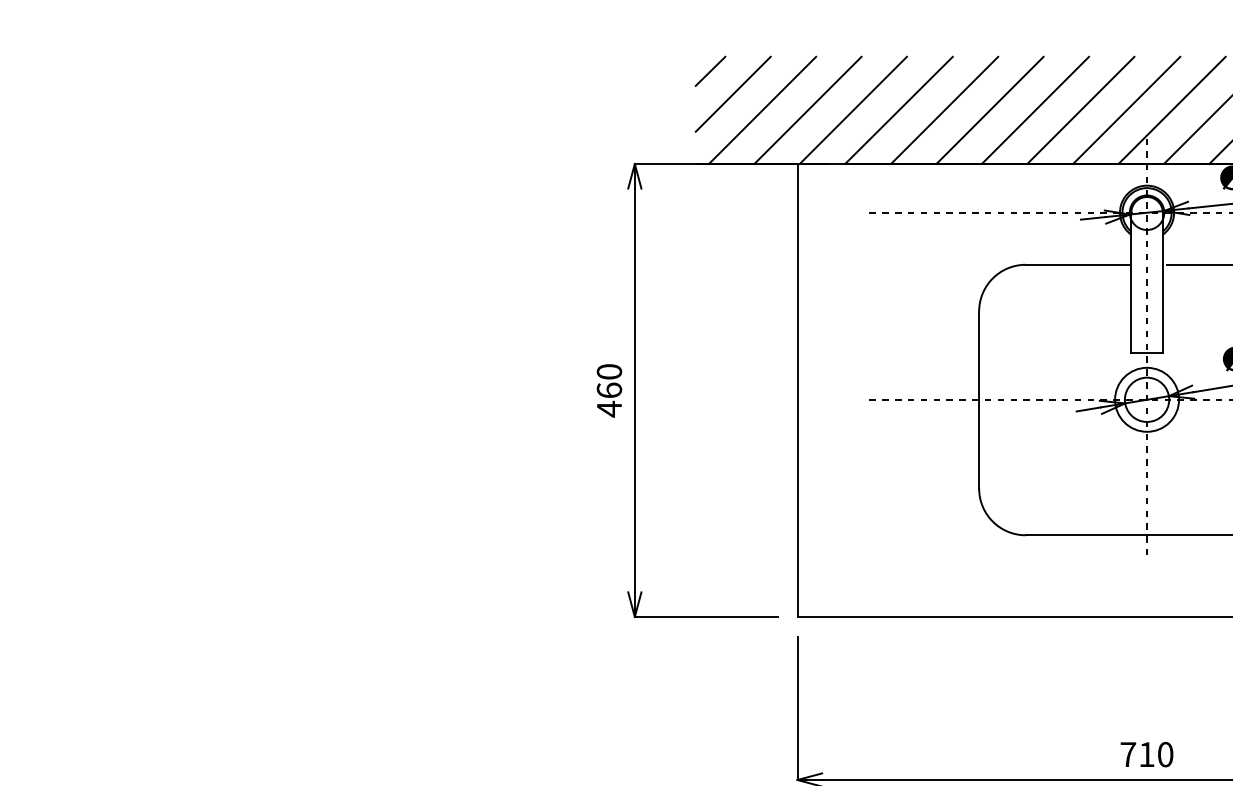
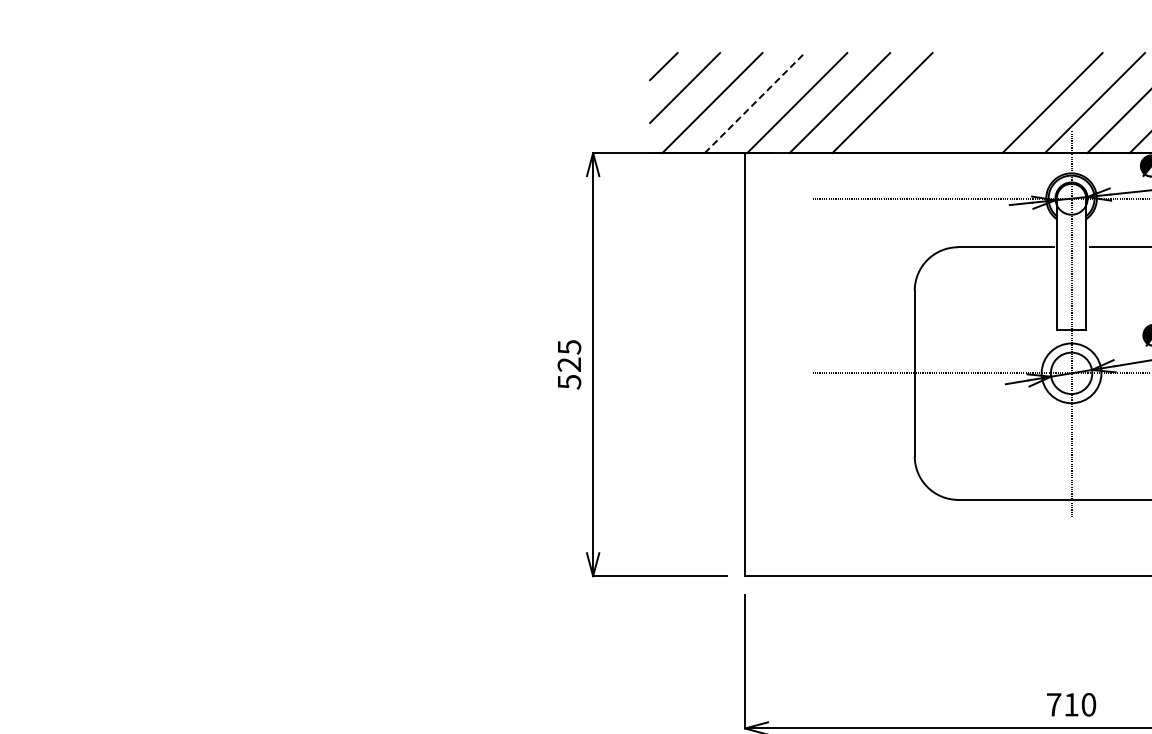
line: (807, 110) -> (754, 103), solid -> dashed
line: (989, 110) -> (924, 103), removed
line: (1035, 110) -> (967, 103), removed
line: (1080, 110) -> (1009, 103), removed
text: (609, 391) -> (569, 365), 460 -> 525

